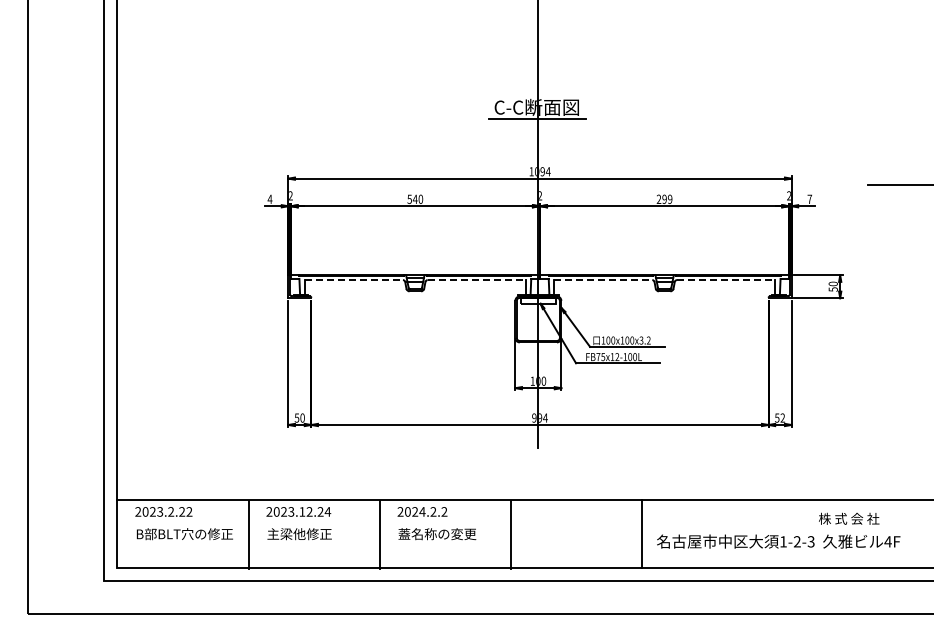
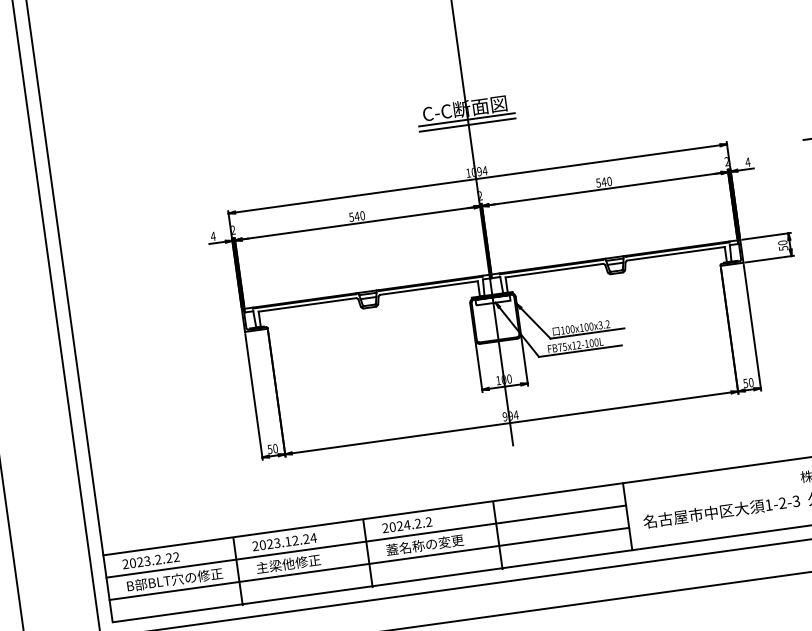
line: (537, 123) -> (467, 124), added
text: (664, 198) -> (603, 181), 299 -> 540
text: (809, 198) -> (747, 161), 7 -> 4
line: (354, 280) -> (308, 305), dashed -> solid
line: (477, 280) -> (429, 288), dashed -> solid
line: (603, 280) -> (554, 271), dashed -> solid
line: (726, 280) -> (676, 254), dashed -> solid
text: (782, 417) -> (750, 382), 52 -> 50
line: (379, 522) -> (366, 541), added
line: (379, 545) -> (369, 564), added

